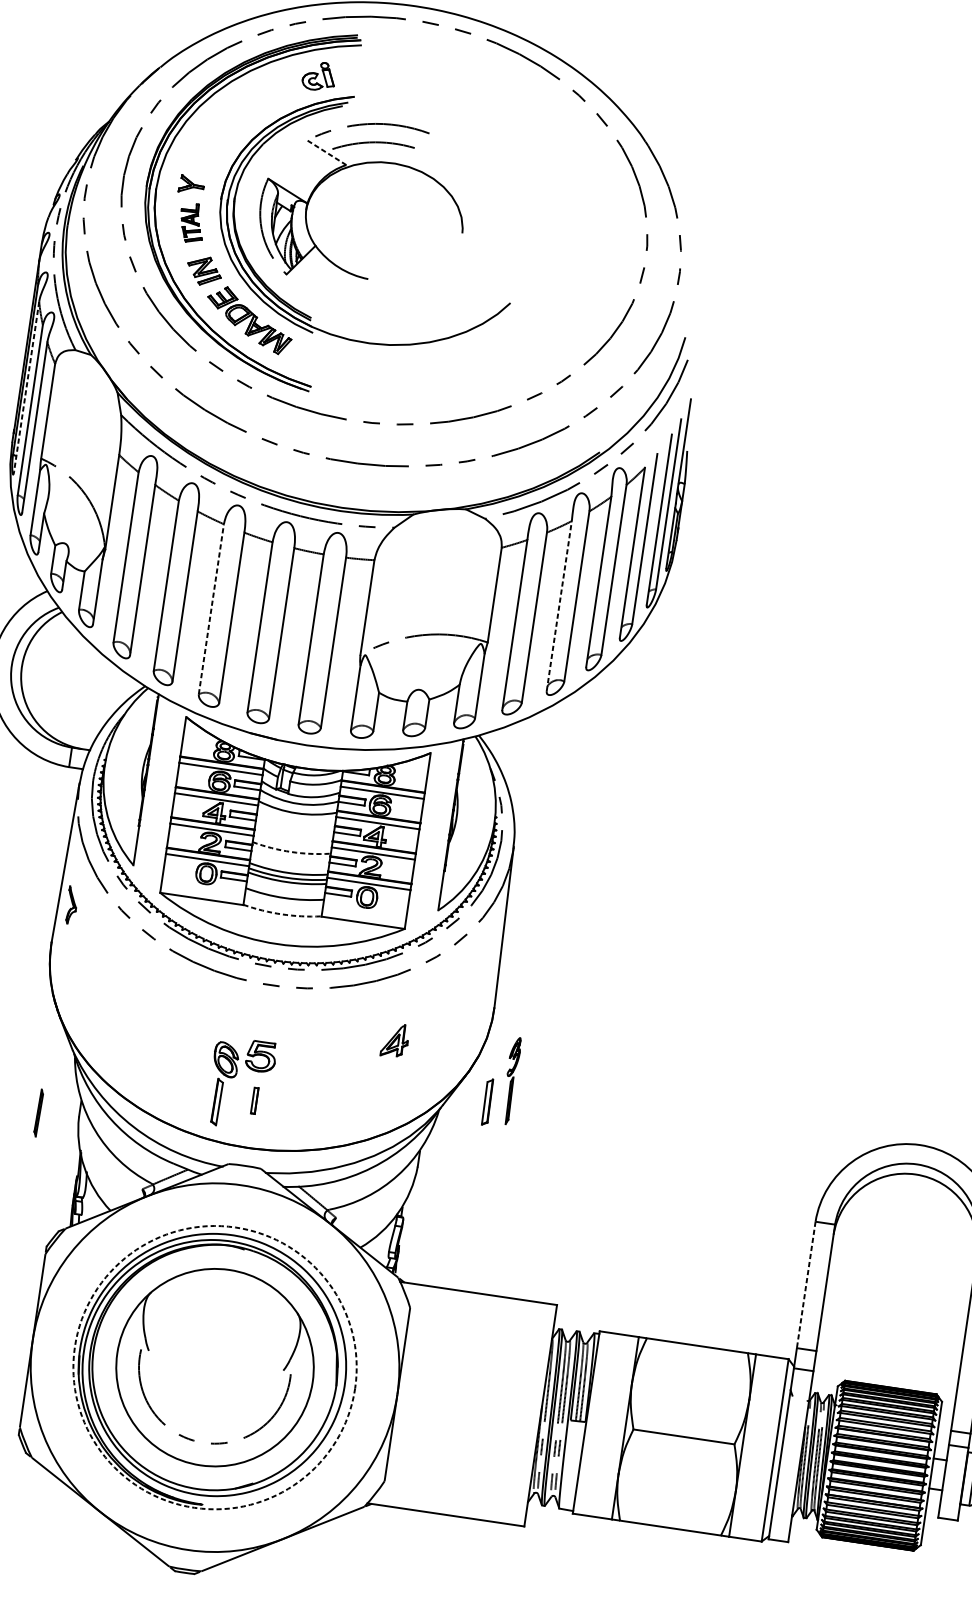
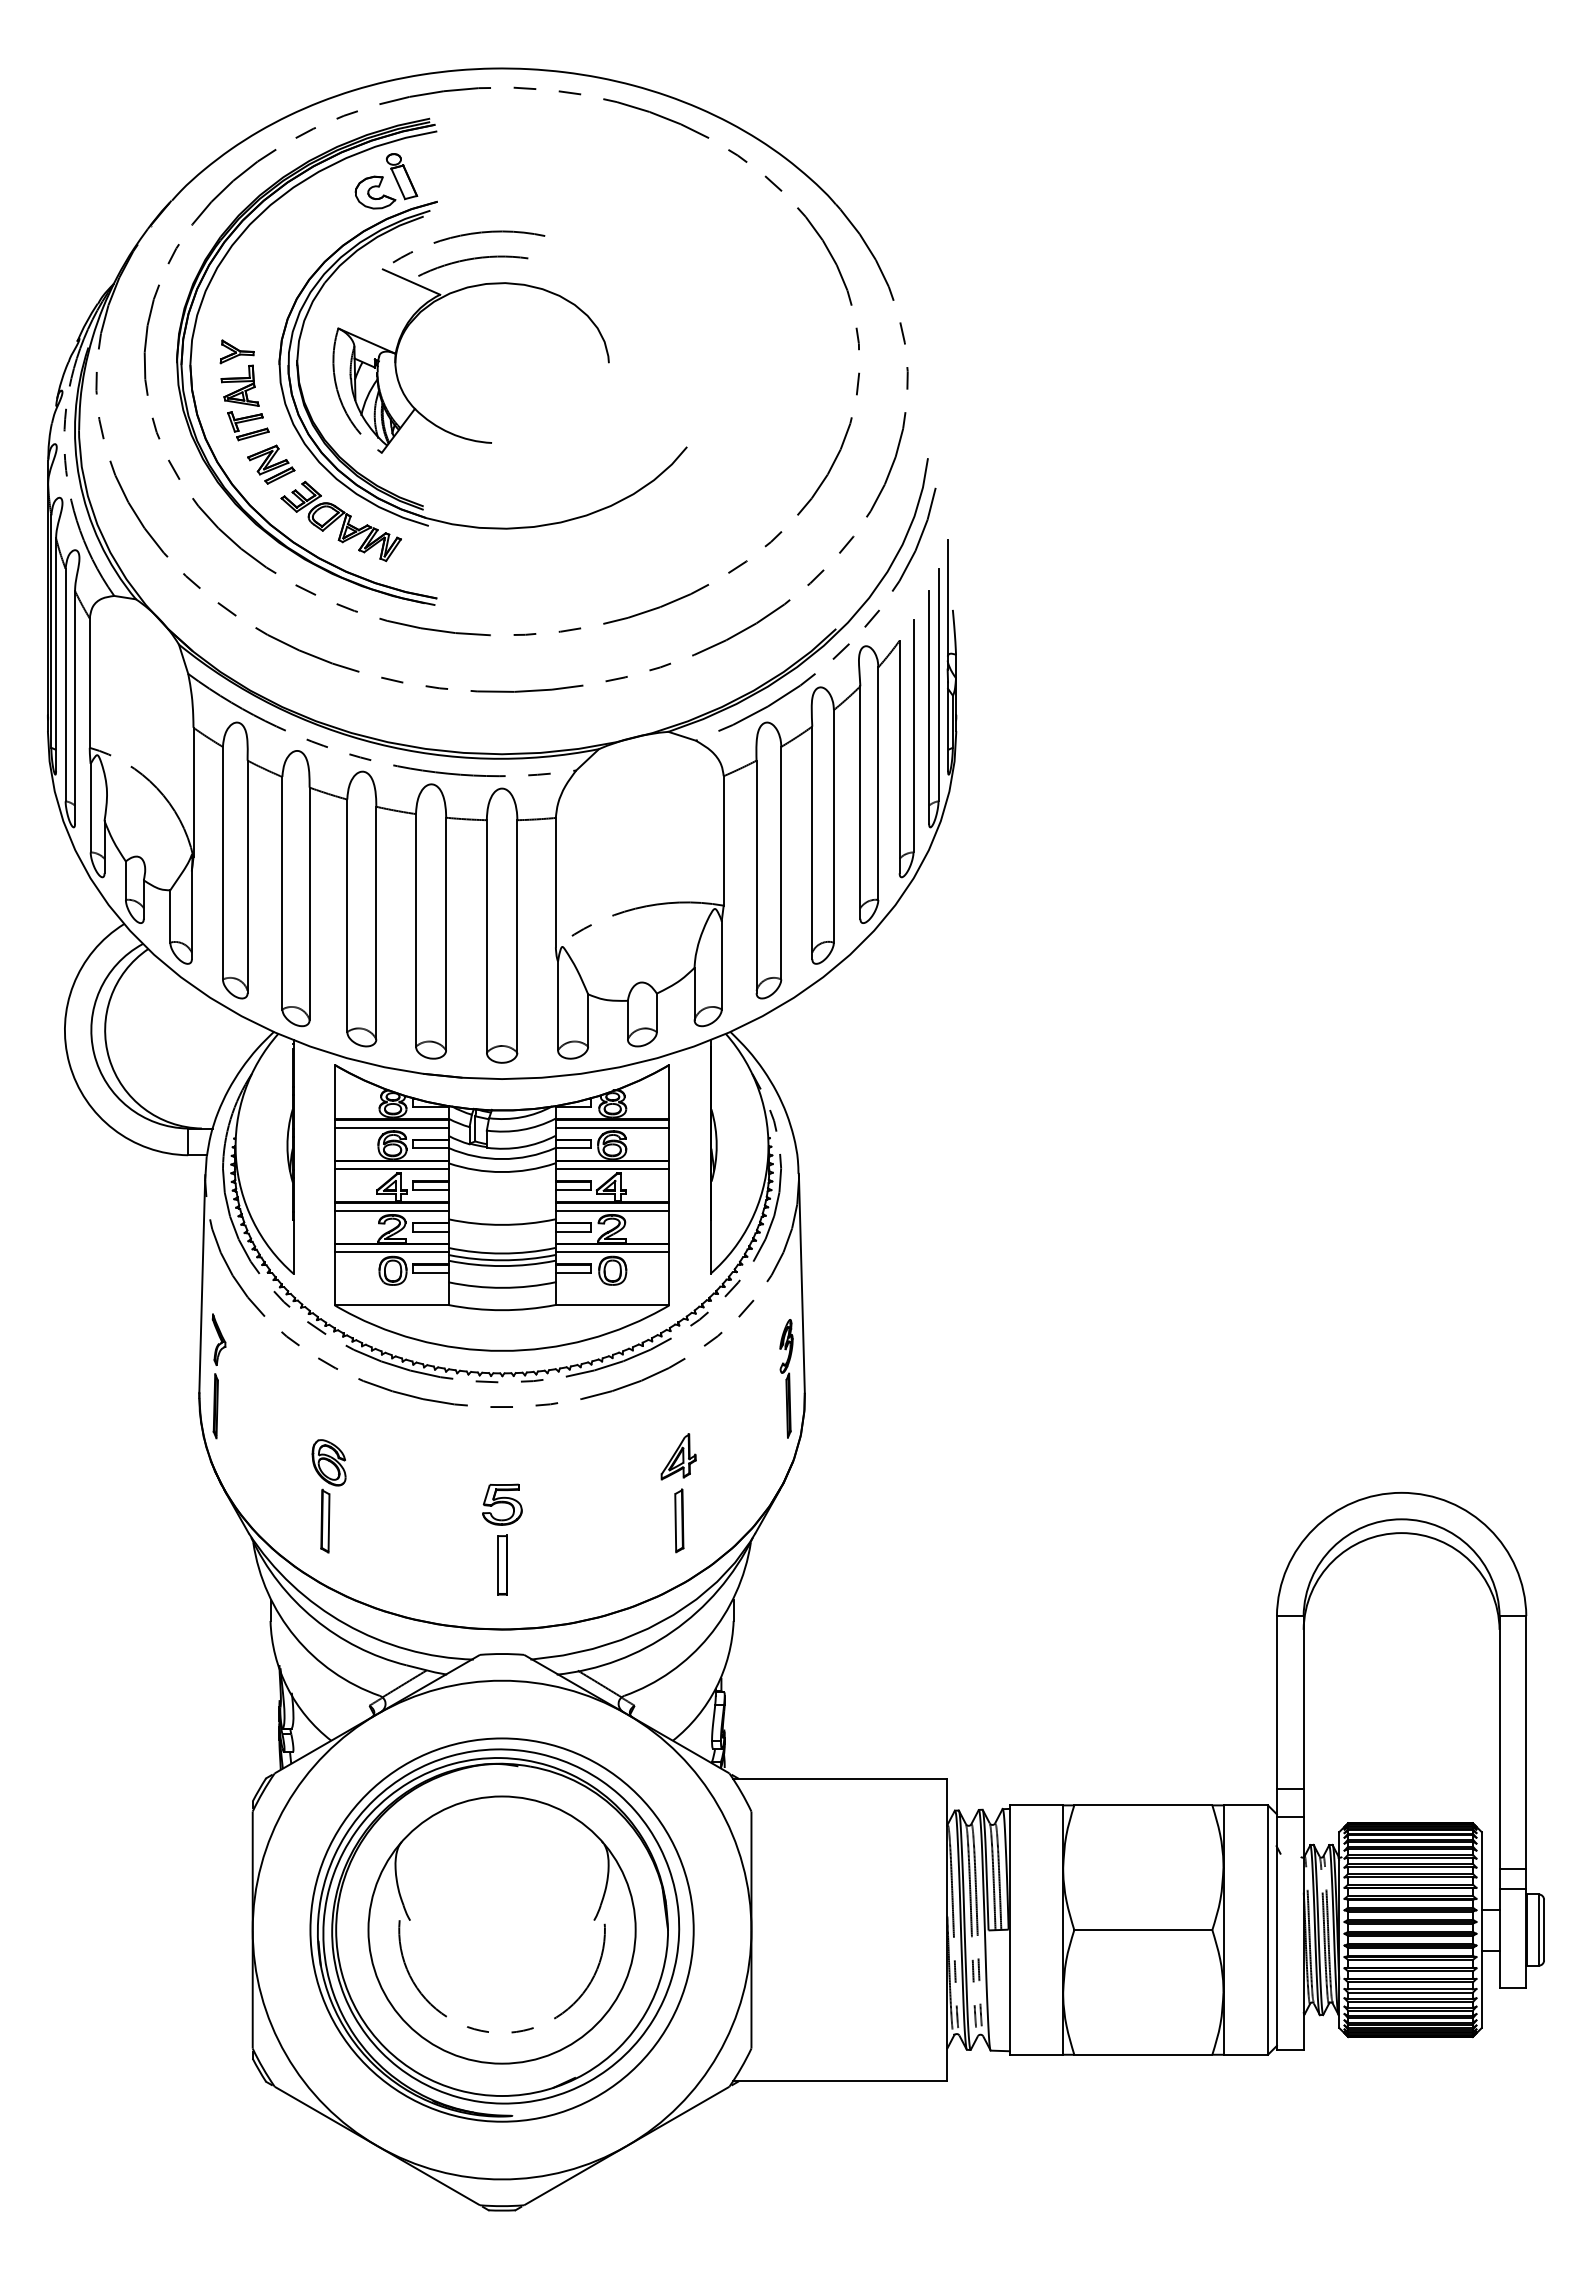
part: (319, 76) -> (386, 181), size x1.43
line: (326, 152) -> (411, 281), dashed -> solid
part: (191, 222) -> (244, 402), size x1.43
line: (26, 387) -> (56, 655), dashed -> solid
line: (559, 605) -> (812, 842), dashed -> solid
line: (211, 609) -> (347, 915), dashed -> solid
arc: (291, 851) -> (502, 1224), dashed -> solid
arc: (282, 914) -> (502, 1310), dashed -> solid
part: (511, 1080) -> (786, 1378), moved
part: (222, 1084) -> (328, 1496), moved
part: (254, 1100) -> (502, 1564), size x1.67
part: (487, 1101) -> (679, 1520), moved
part: (38, 1113) -> (215, 1406), moved
line: (805, 1285) -> (1276, 1703), dashed -> solid
circle: (214, 1367) -> (501, 1929), dashed -> solid

